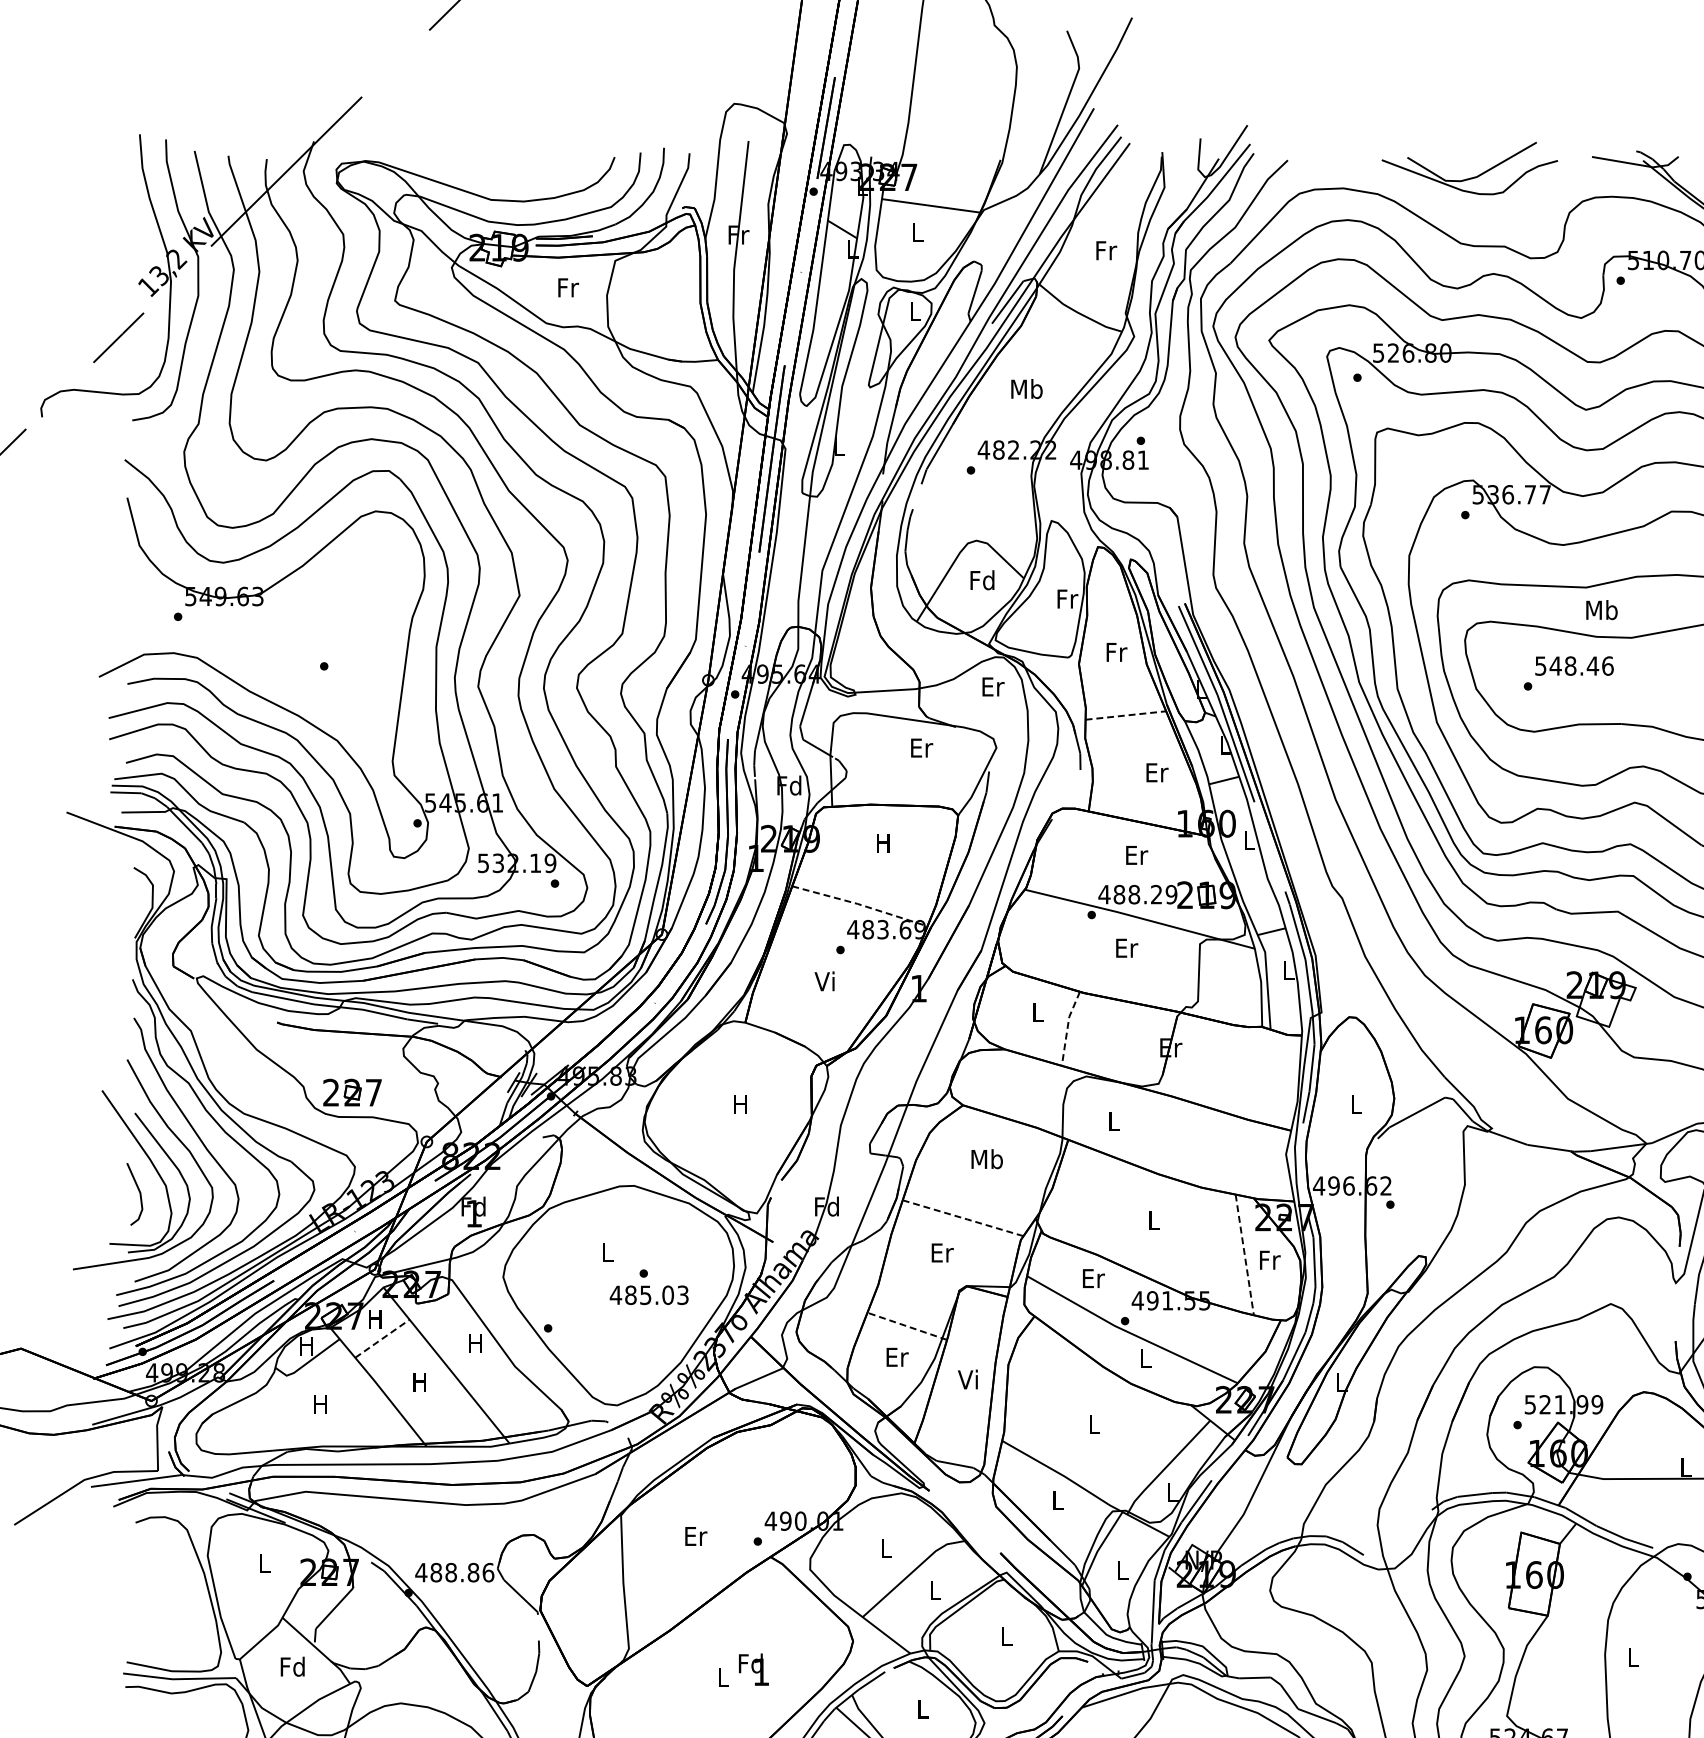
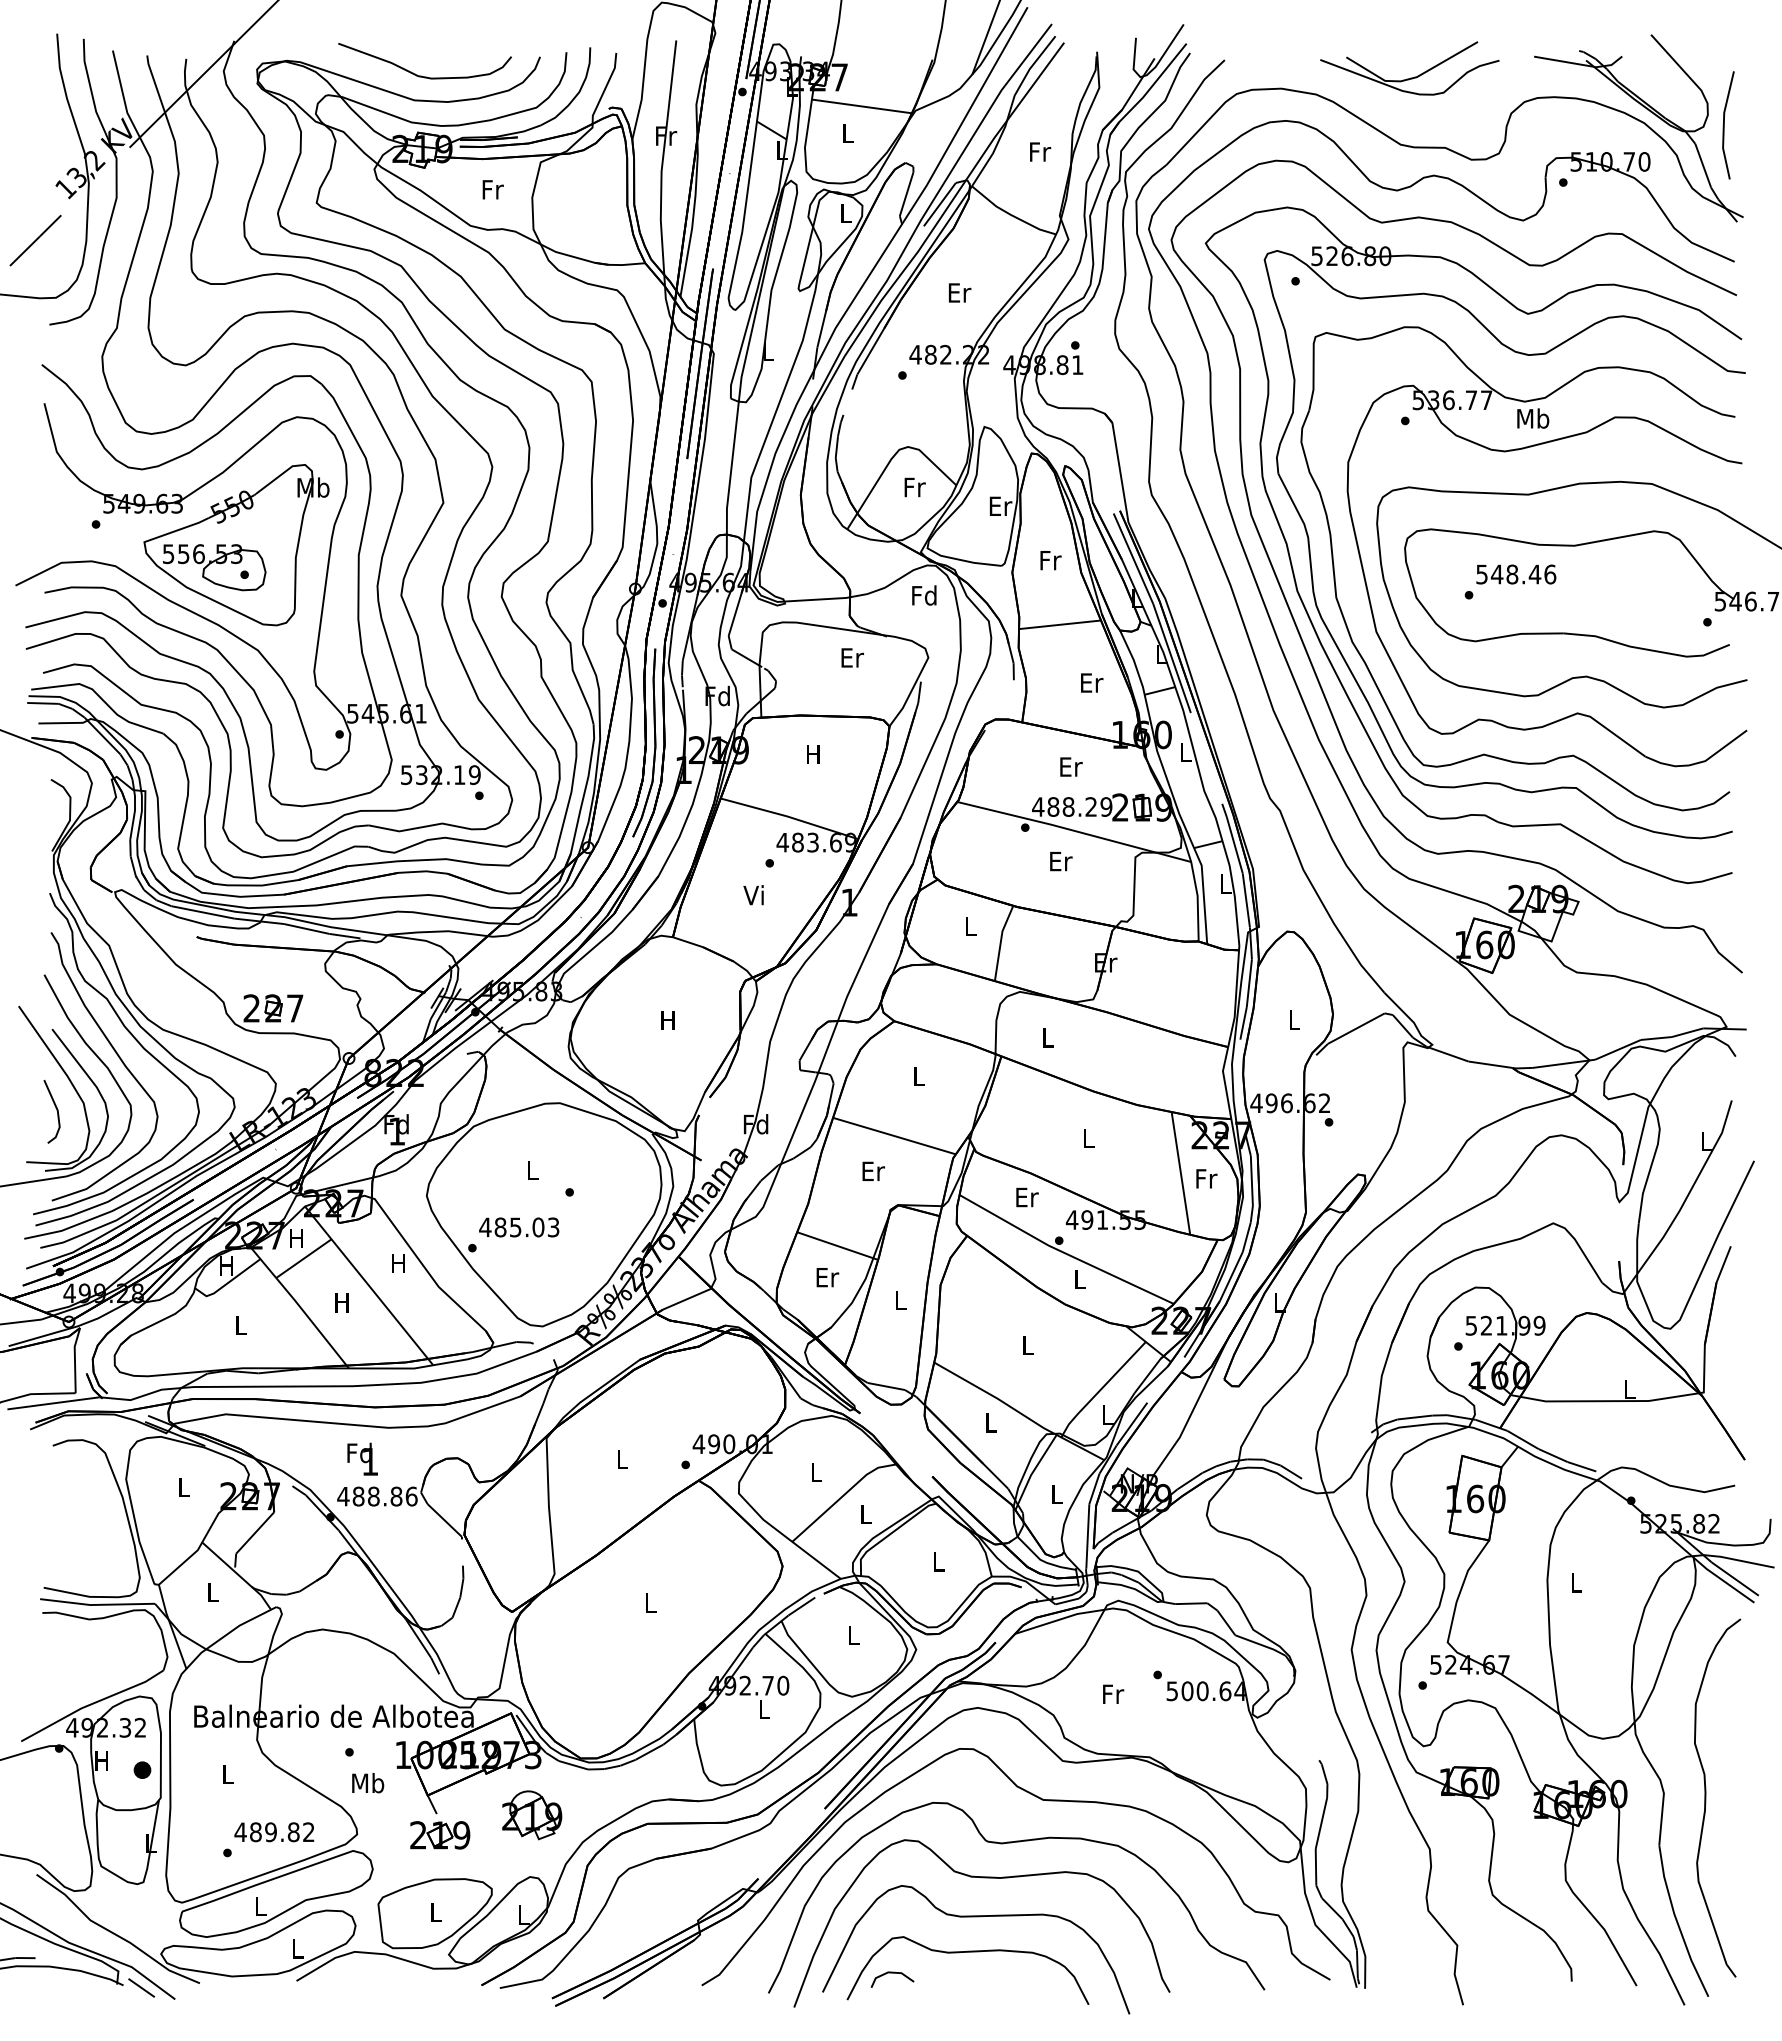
curve: (498, 175) -> (421, 75), added
text: (1027, 388) -> (959, 292), Mb -> Er
text: (982, 580) -> (914, 487), Fd -> Fr
text: (1067, 598) -> (1000, 505), Fr -> Er
text: (1602, 610) -> (1533, 418), moved
part: (316, 637) -> (236, 545), added
text: (992, 686) -> (924, 595), Er -> Fd
line: (1126, 715) -> (1060, 624), dashed -> solid
line: (860, 904) -> (790, 817), dashed -> solid
line: (1067, 1027) -> (1000, 942), dashed -> solid
text: (986, 1158) -> (918, 1075), Mb -> L
line: (964, 1218) -> (895, 1136), dashed -> solid
line: (1245, 1255) -> (1181, 1173), dashed -> solid
text: (649, 1295) -> (519, 1227), moved
line: (907, 1326) -> (837, 1246), dashed -> solid
line: (382, 1338) -> (303, 1258), dashed -> solid
text: (968, 1379) -> (899, 1300), Vi -> L
text: (320, 1404) -> (240, 1325), H -> L
text: (695, 1536) -> (622, 1459), Er -> L
text: (292, 1666) -> (212, 1592), Fd -> L
text: (753, 1668) -> (362, 1458), moved

